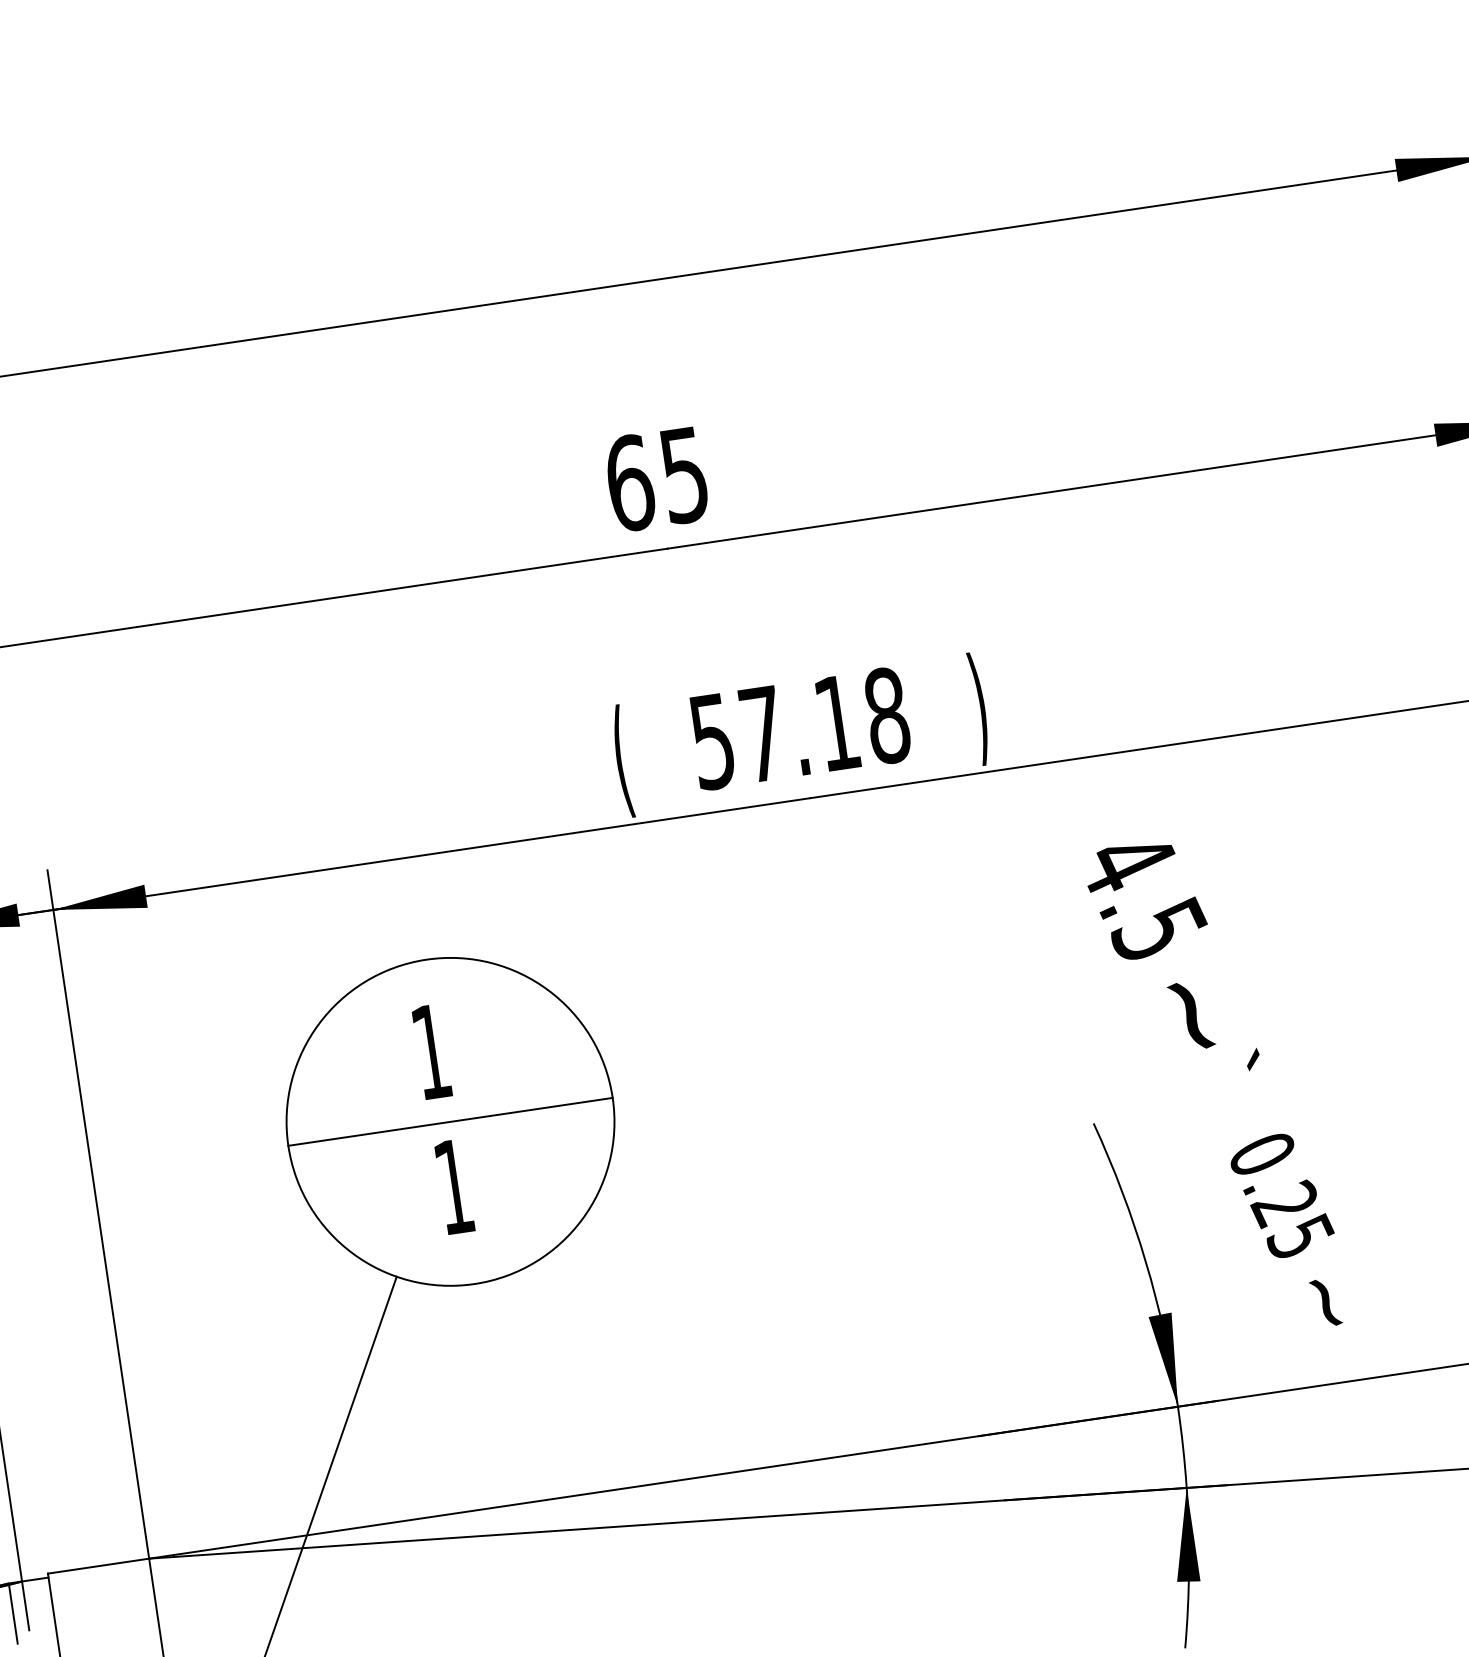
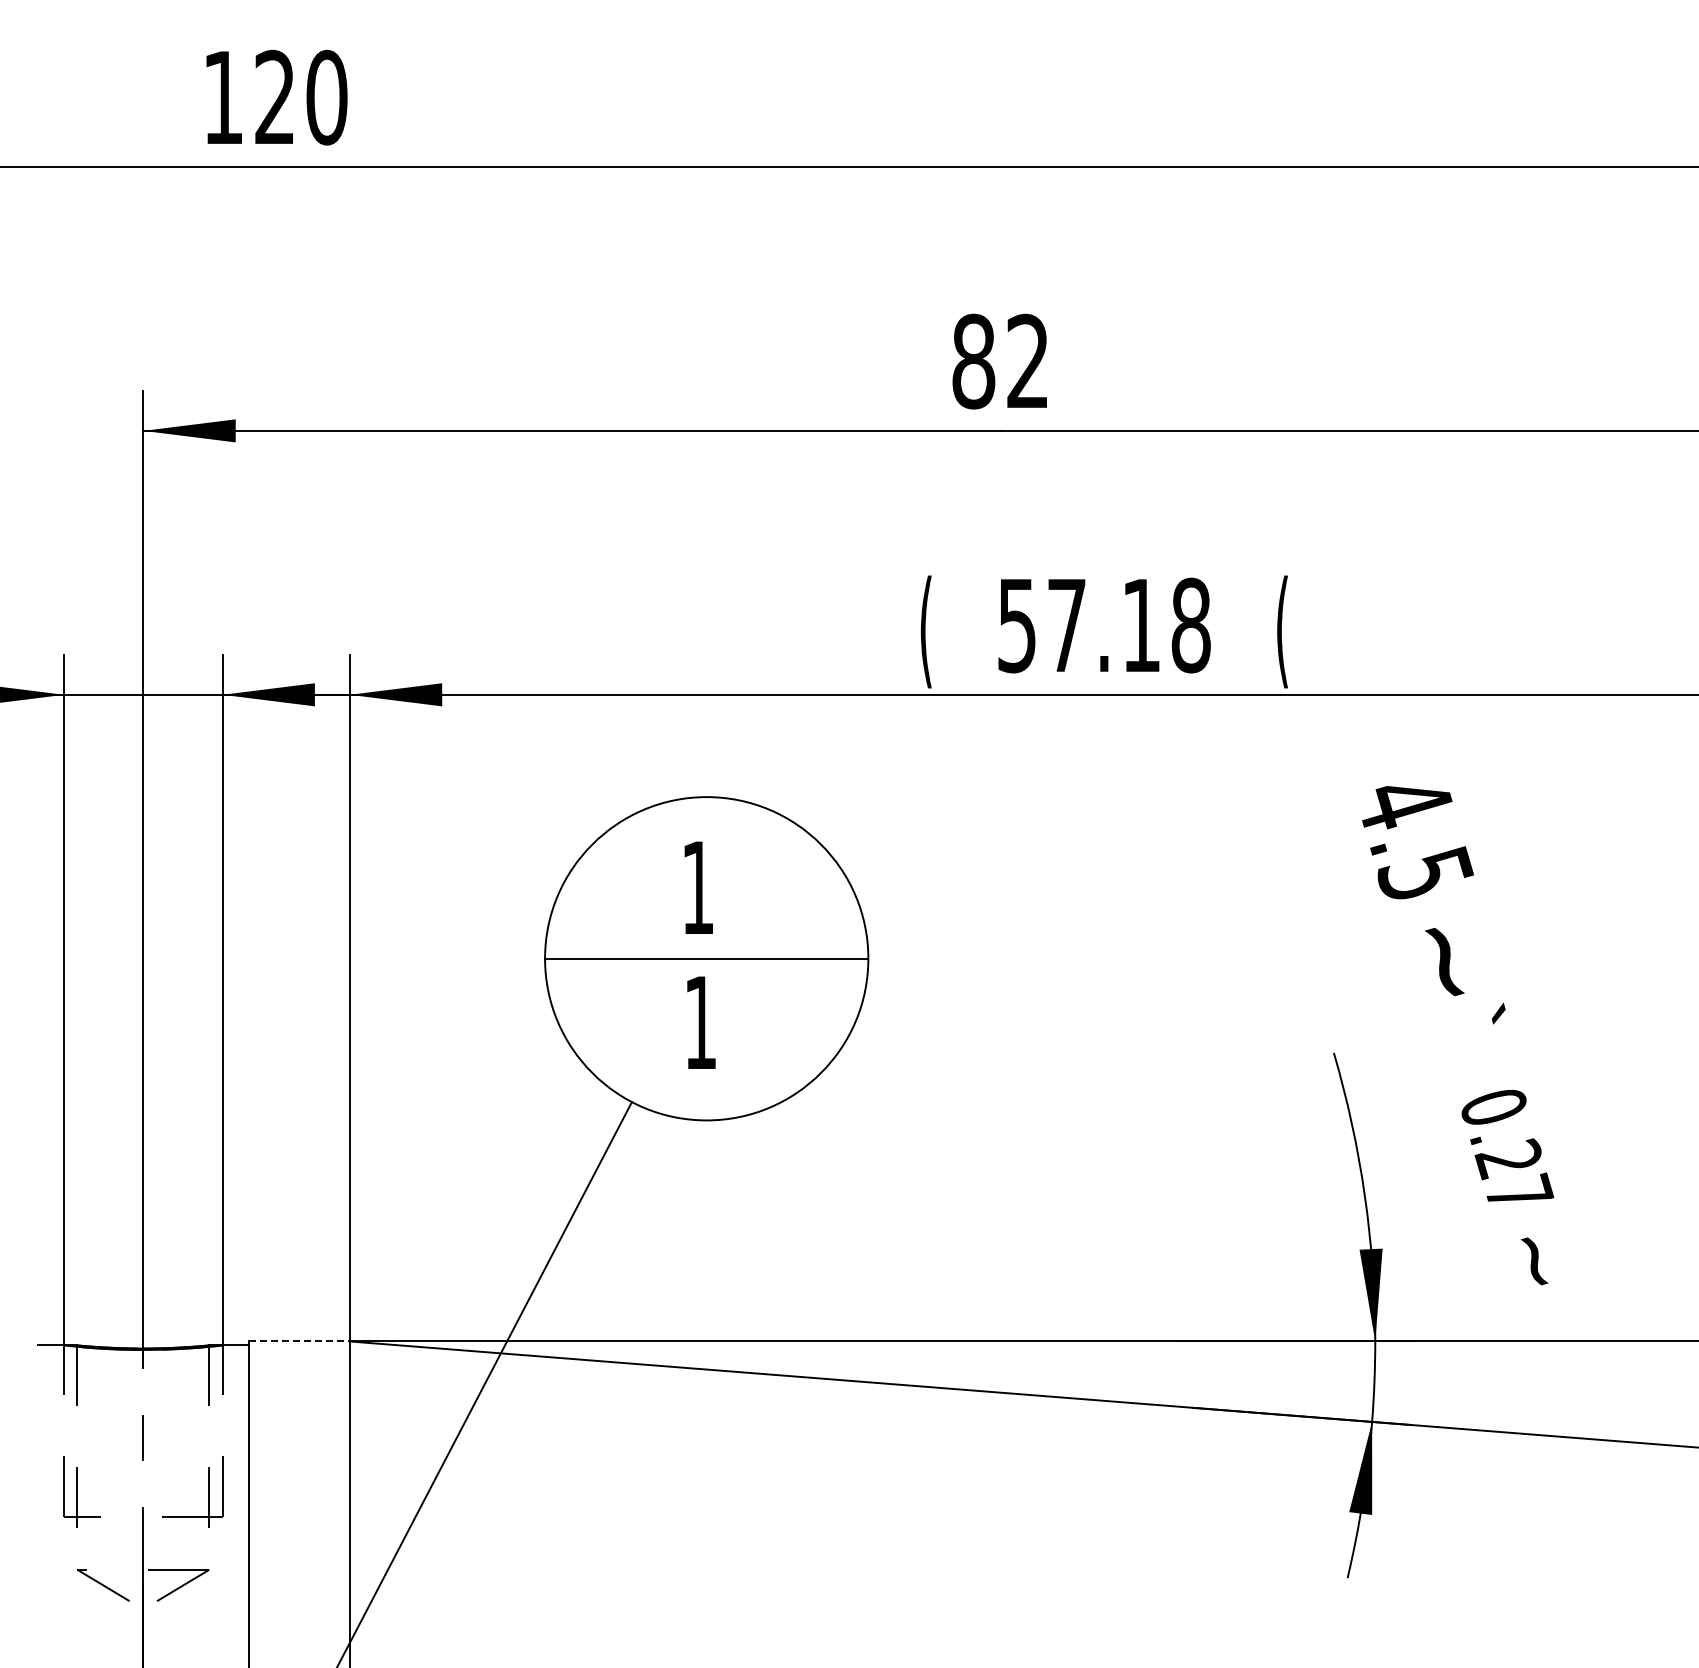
text: (655, 479) -> (999, 361), 65 -> 82
text: (979, 708) -> (1282, 631), ) -> (
text: (1300, 1234) -> (1519, 1191), 0.25 -> 0.27
line: (98, 1566) -> (299, 1341), solid -> dashed

